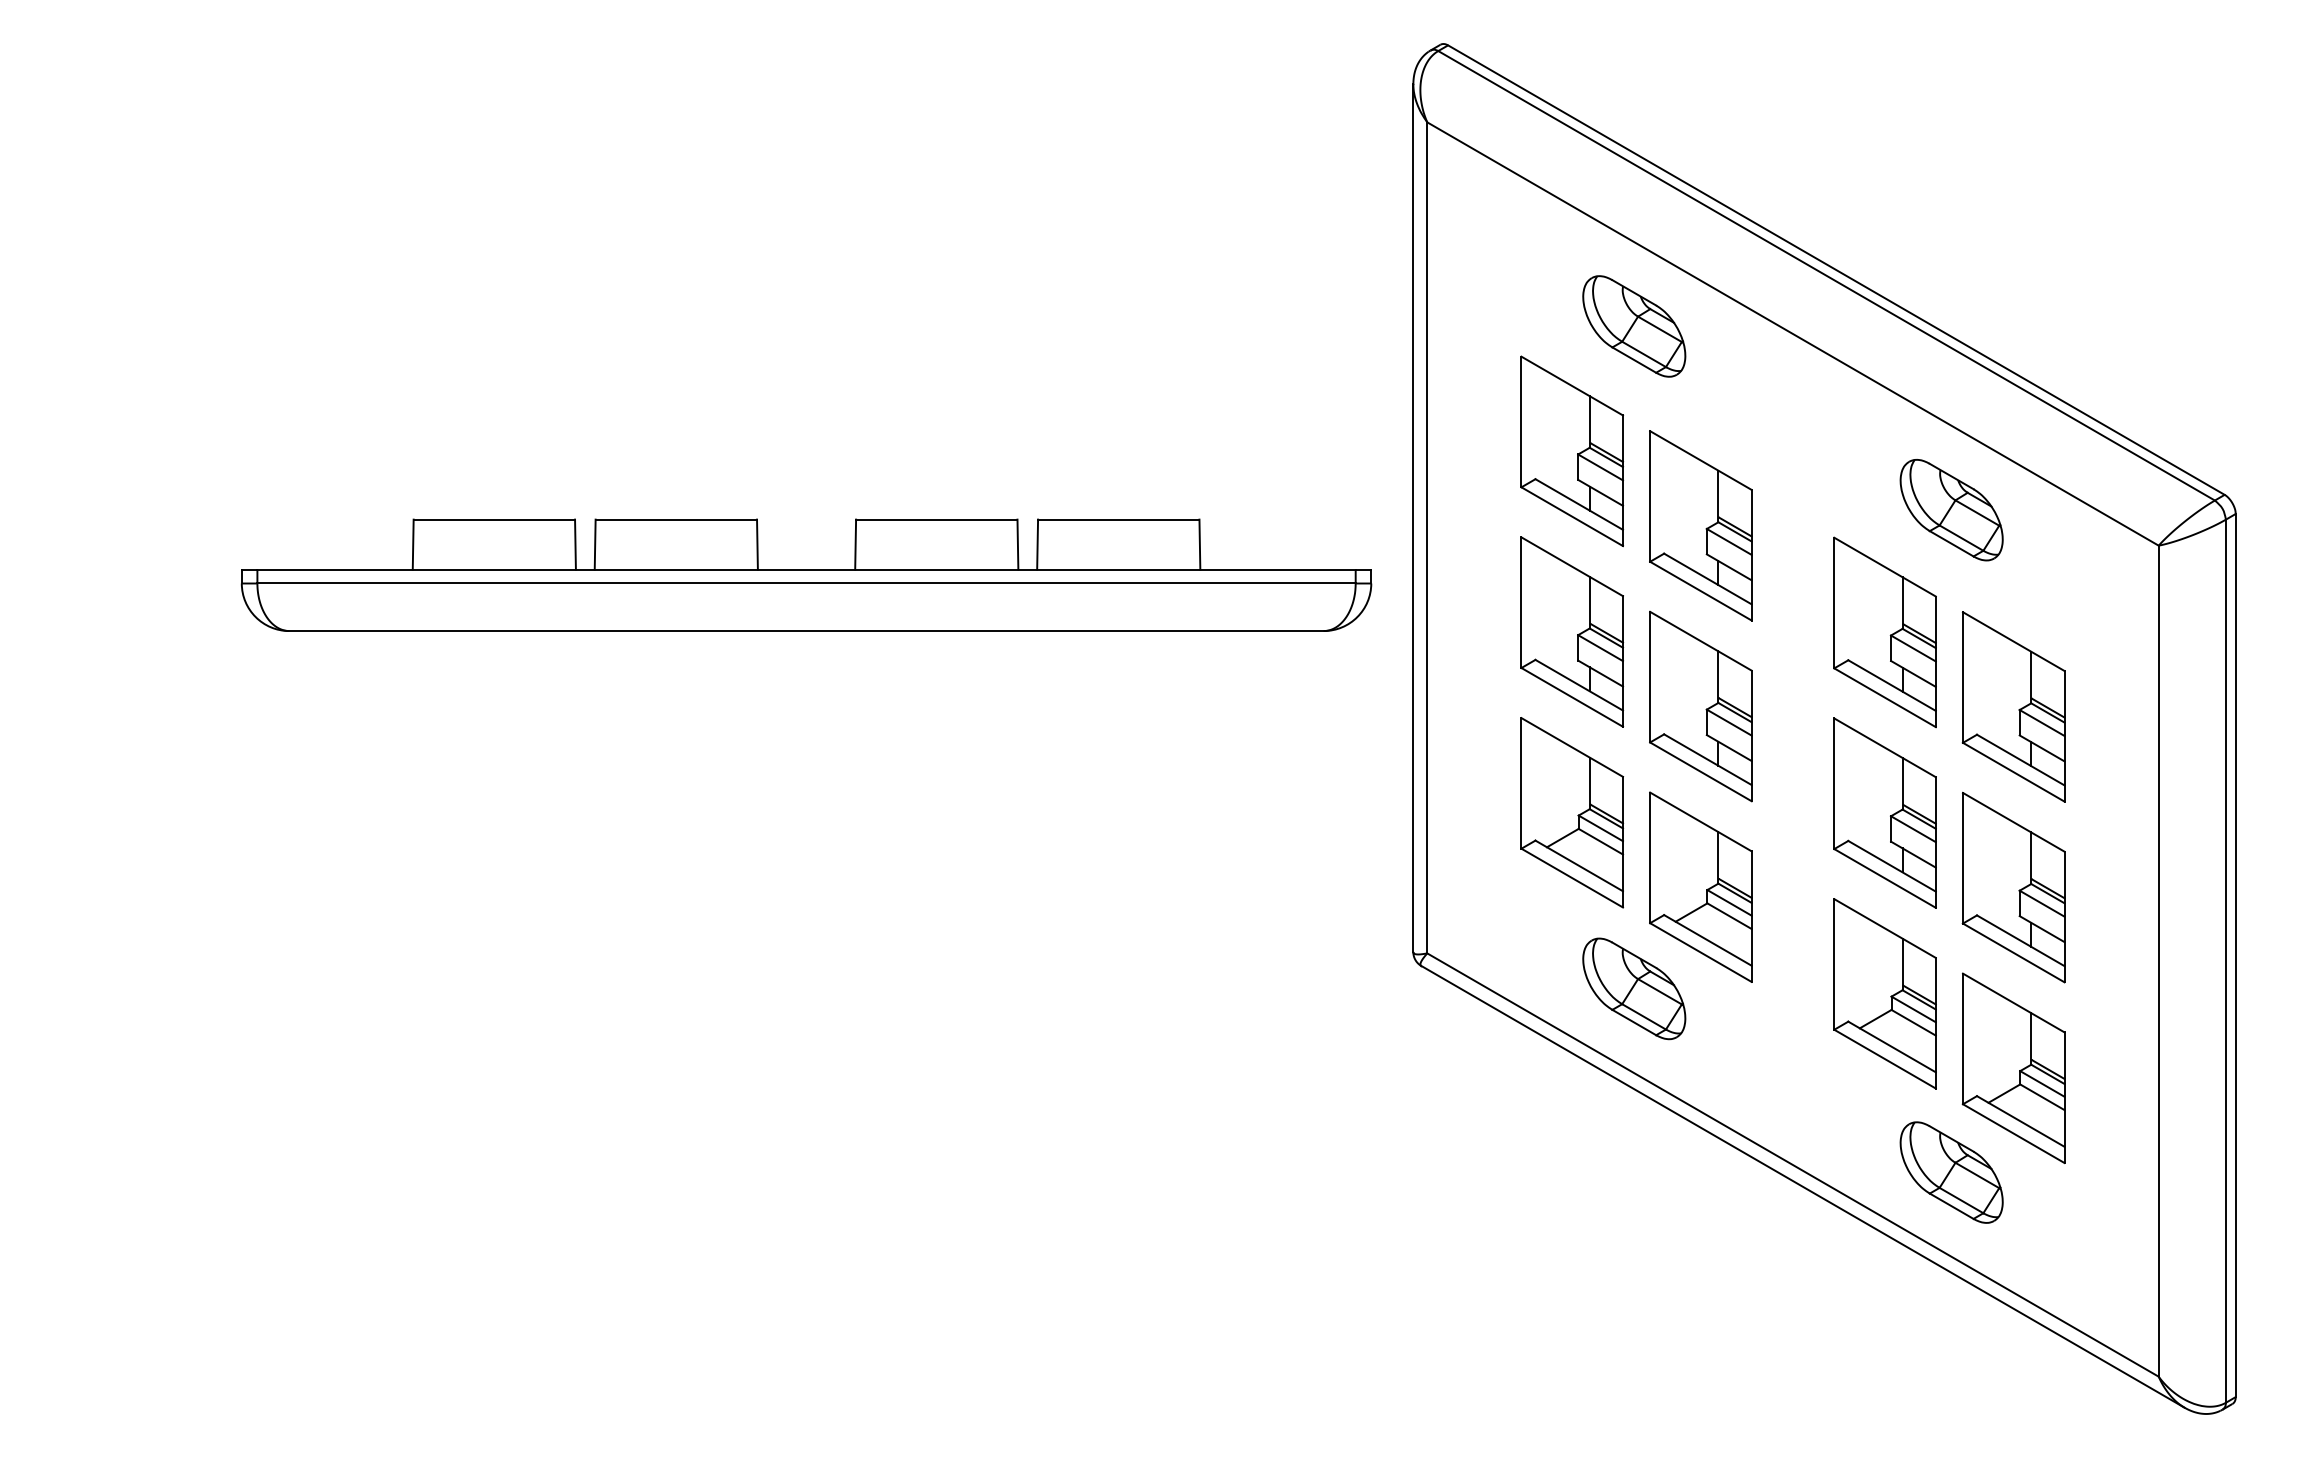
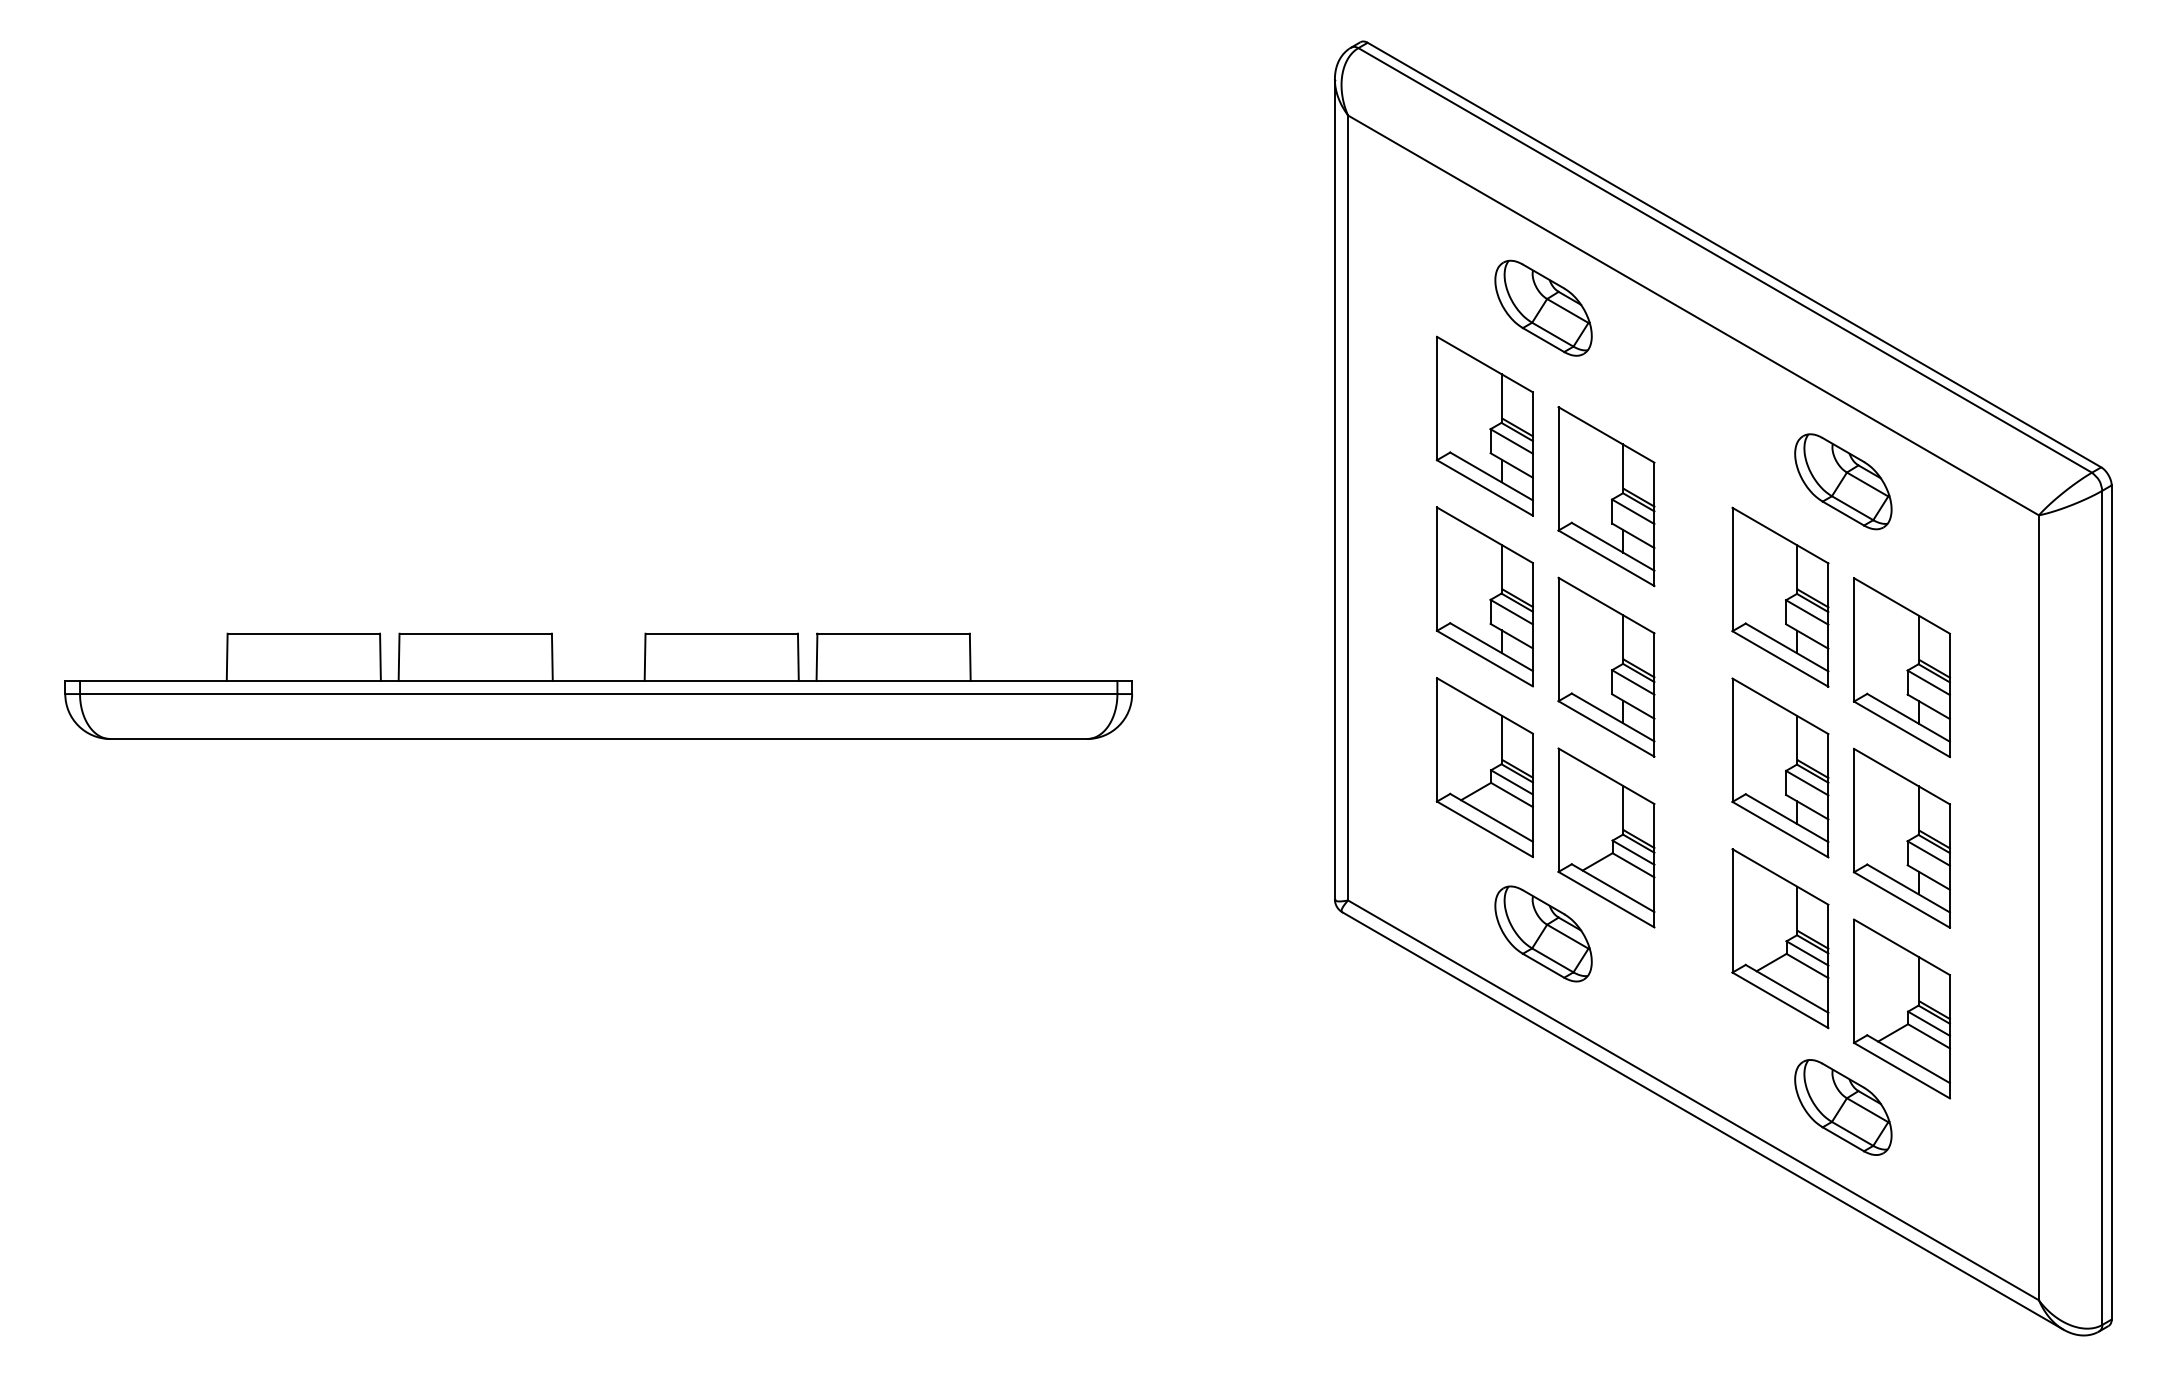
part: (806, 574) -> (598, 685), moved

